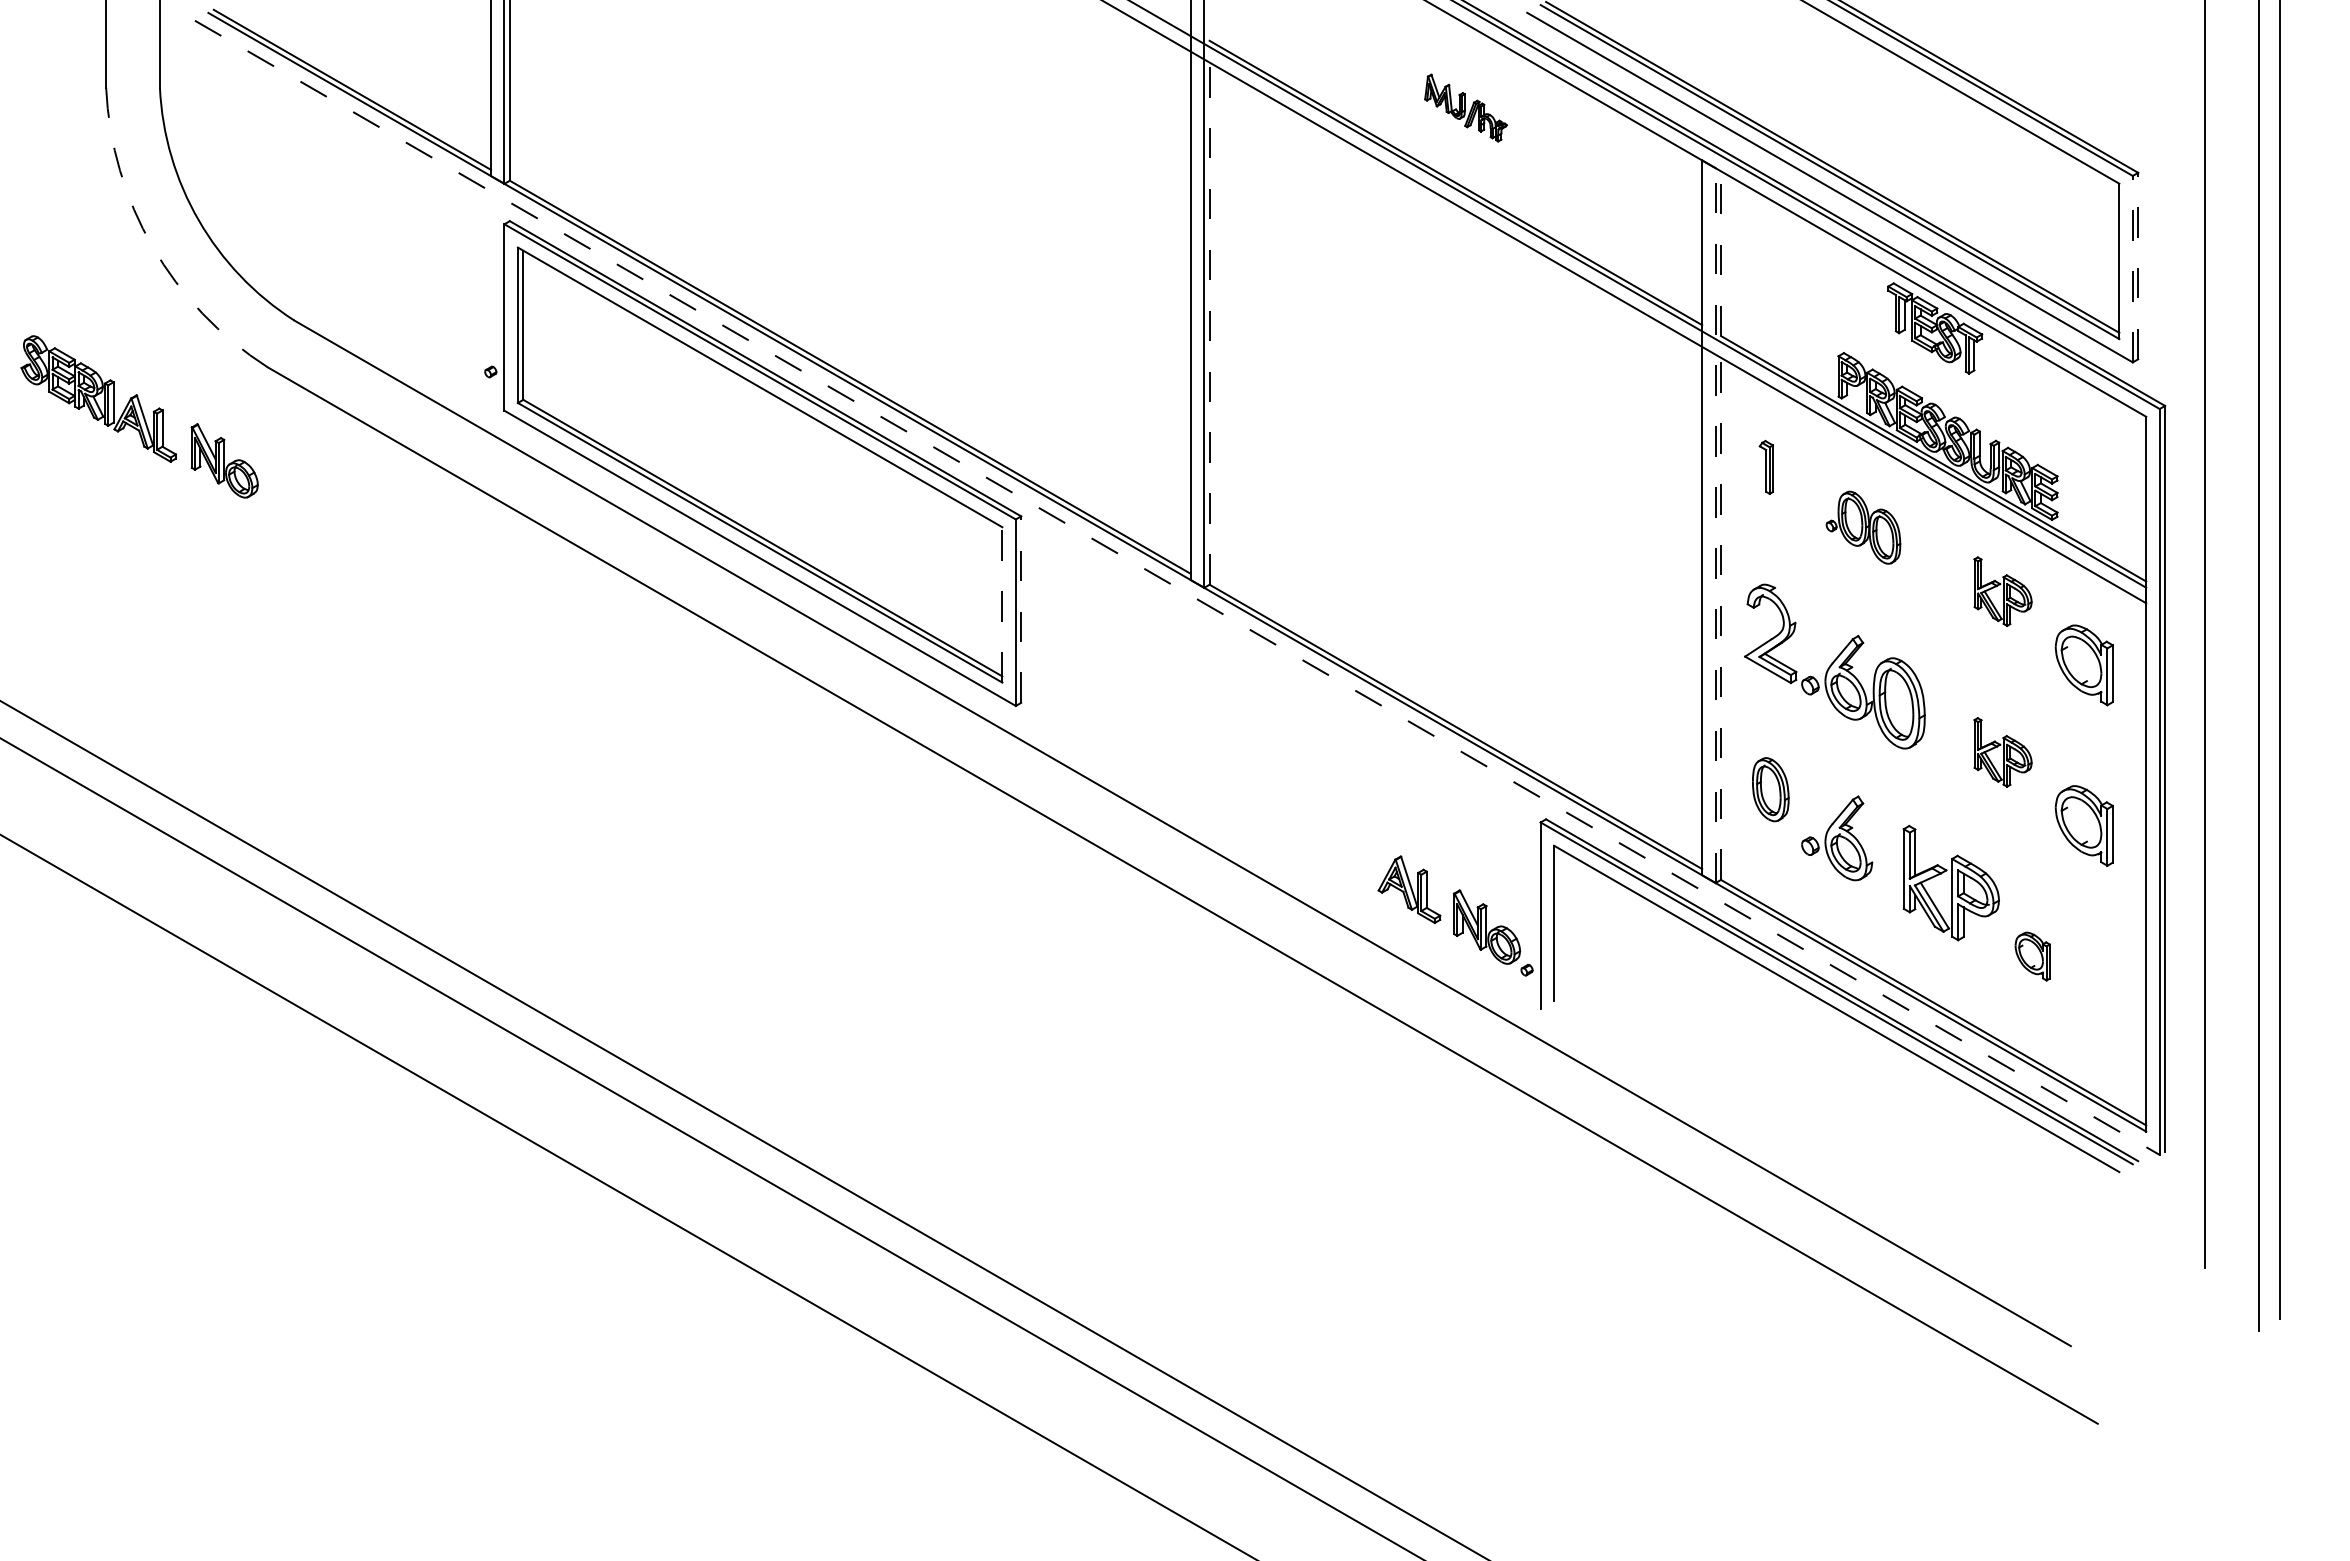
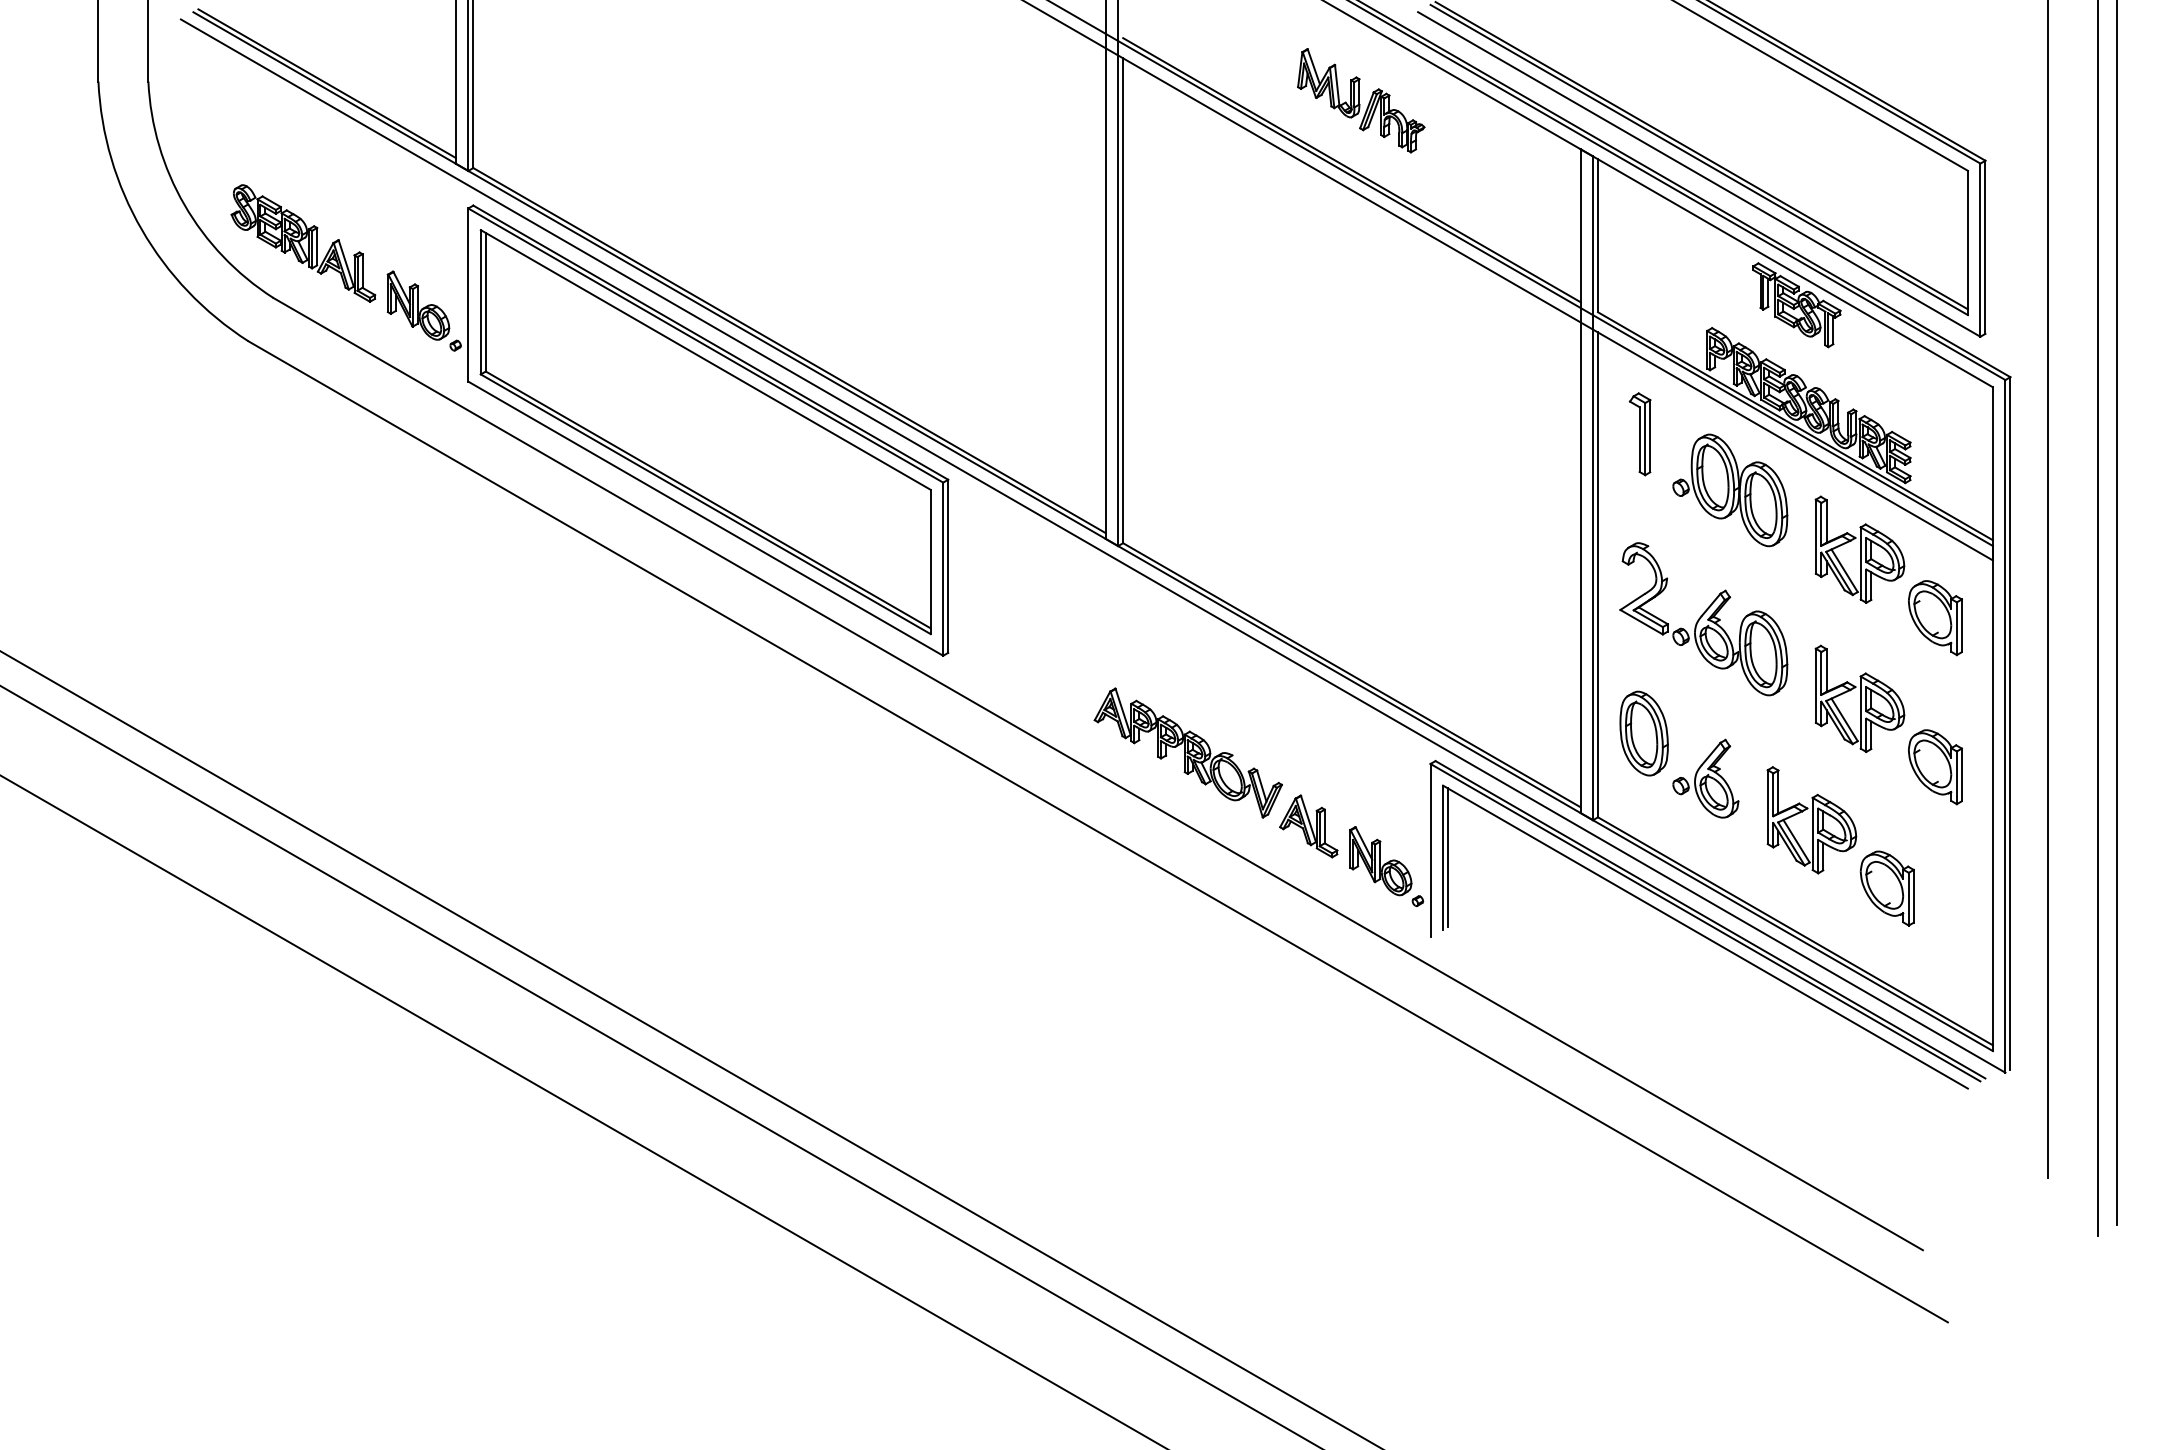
part: (1465, 107) -> (1360, 100), size x1.67
arc: (152, 247) -> (141, 230), dashed -> solid
line: (1721, 253) -> (1598, 235), dashed -> solid
line: (2138, 265) -> (1985, 246), dashed -> solid
line: (2132, 268) -> (1980, 249), dashed -> solid
line: (1209, 323) -> (1123, 300), dashed -> solid
part: (98, 398) -> (303, 243), moved
part: (224, 460) -> (418, 305), moved
part: (1766, 467) -> (1640, 434), size x1.67
line: (1715, 525) -> (1592, 488), dashed -> solid
part: (1863, 527) -> (1730, 490), size x1.67
line: (1177, 588) -> (1093, 546), dashed -> solid
part: (2002, 591) -> (1859, 549), size x1.67
line: (1002, 604) -> (930, 561), dashed -> solid
line: (1021, 609) -> (948, 566), dashed -> solid
line: (1721, 618) -> (1598, 574), dashed -> solid
part: (2002, 752) -> (1859, 698), size x1.67
part: (1770, 789) -> (1643, 733), size x1.43
part: (1279, 810) -> (1188, 752), added
line: (1559, 923) -> (1448, 857), added
part: (2032, 956) -> (1887, 888), size x1.67

